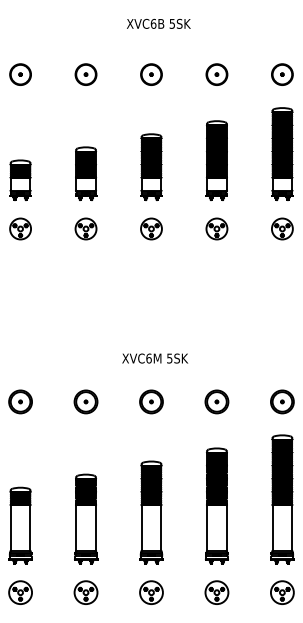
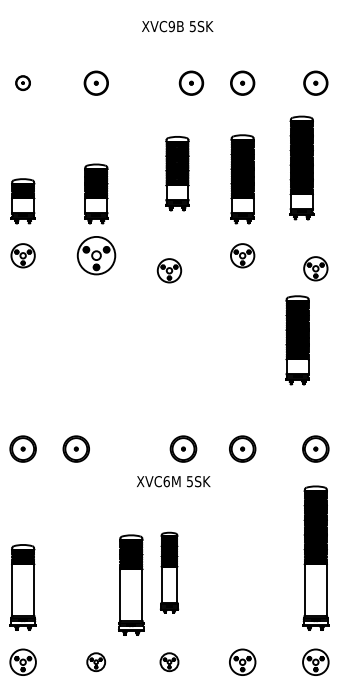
text: (153, 23) -> (171, 26), XVC6B -> XVC9B
part: (19, 73) -> (22, 82), size x0.6
part: (151, 73) -> (191, 82), moved
part: (282, 153) -> (301, 167), moved
part: (151, 167) -> (177, 173), moved
part: (85, 228) -> (95, 255), size x1.6
part: (151, 228) -> (169, 270), moved
part: (282, 228) -> (315, 268), moved
part: (266, 304) -> (297, 340), added
text: (155, 358) -> (173, 481), moved
part: (85, 401) -> (75, 448), moved
part: (151, 401) -> (183, 448), moved
part: (216, 506) -> (242, 565), removed
part: (151, 512) -> (169, 572), size x0.7
part: (86, 518) -> (131, 584), moved
part: (85, 591) -> (95, 661), size x0.7
part: (151, 591) -> (169, 661), size x0.7

